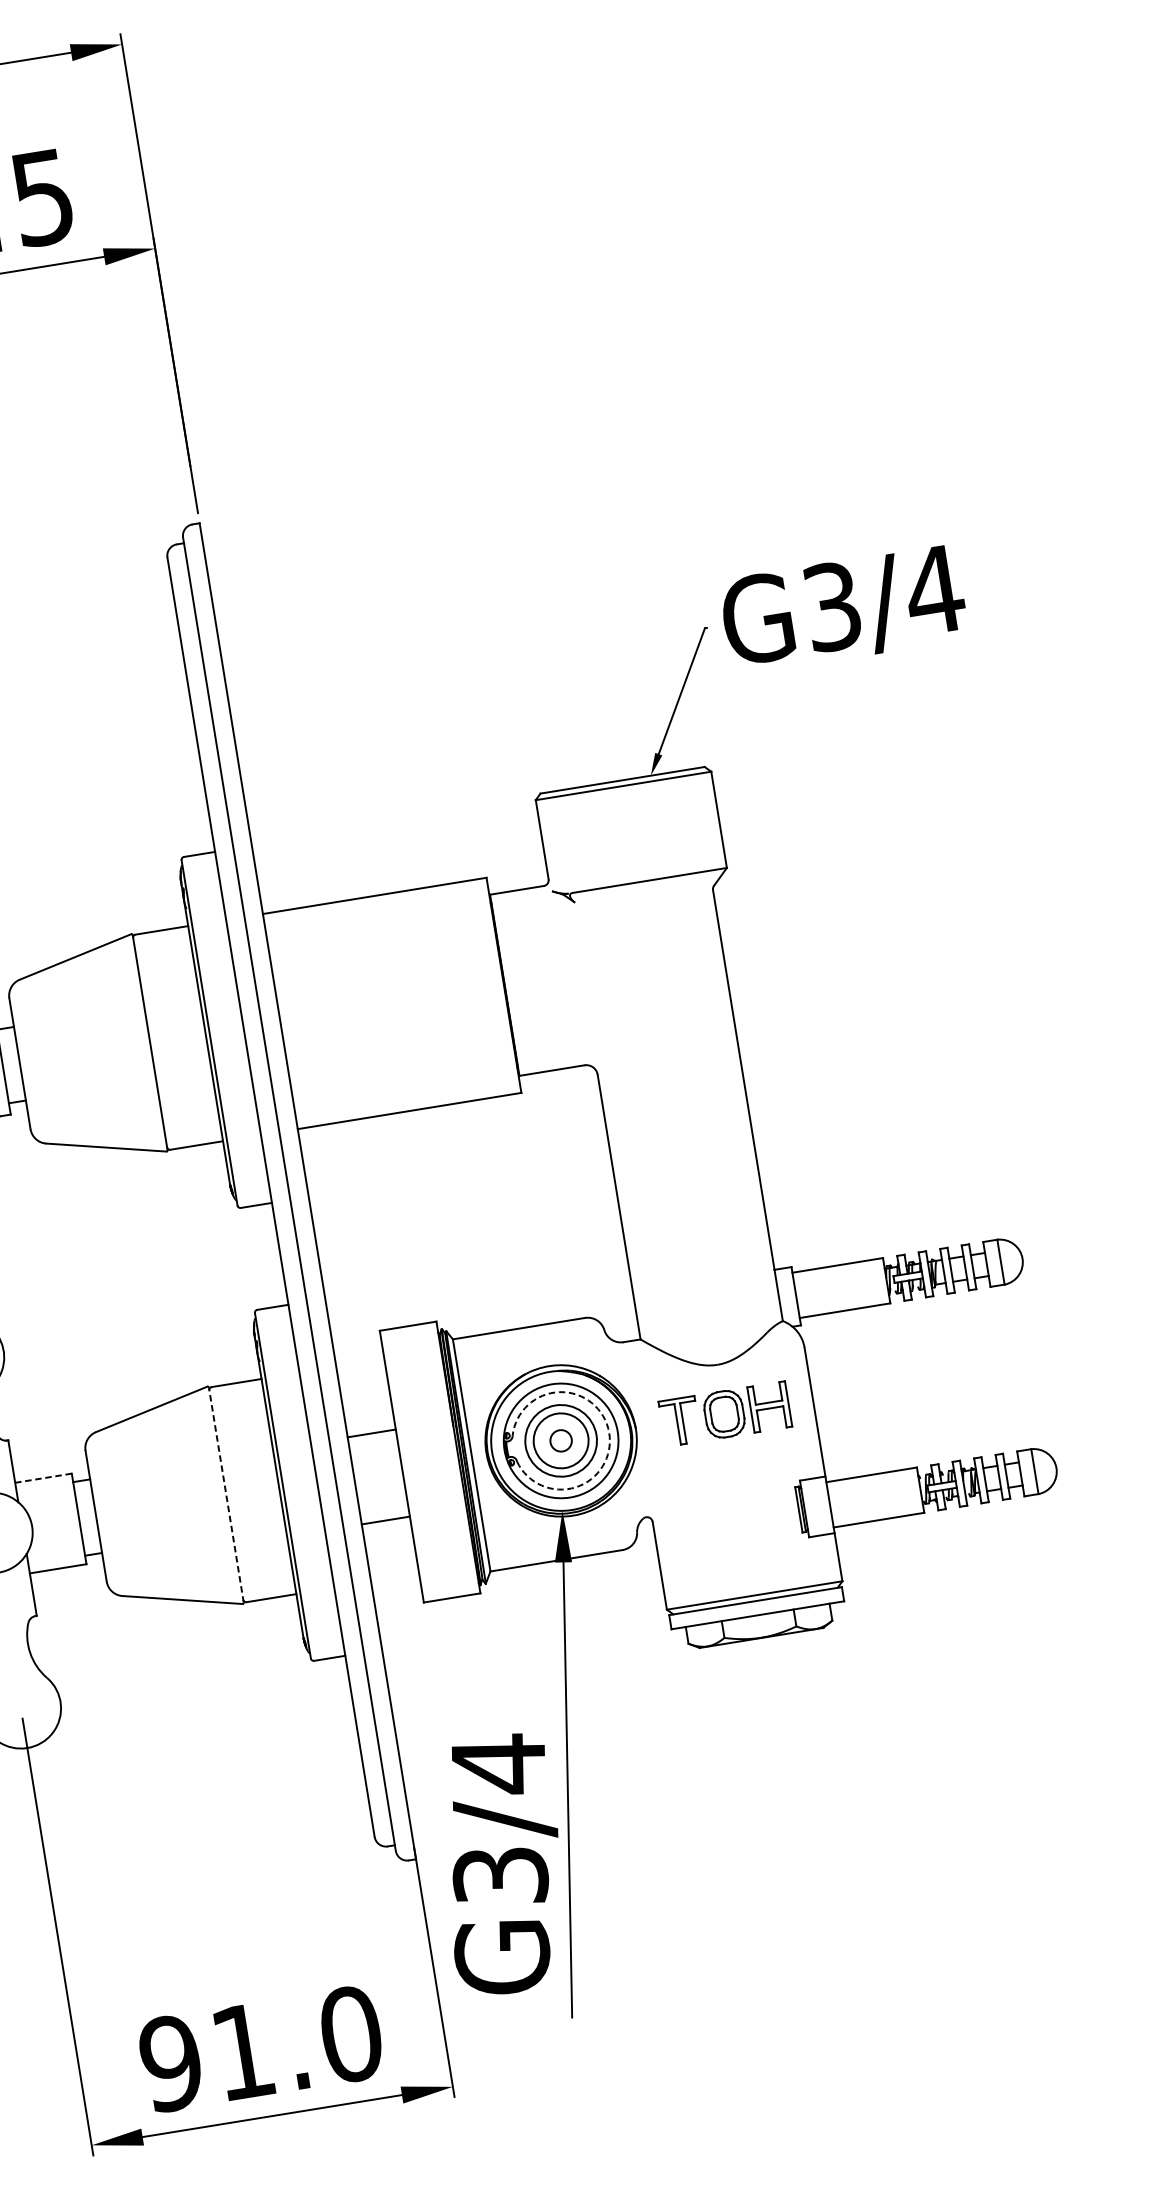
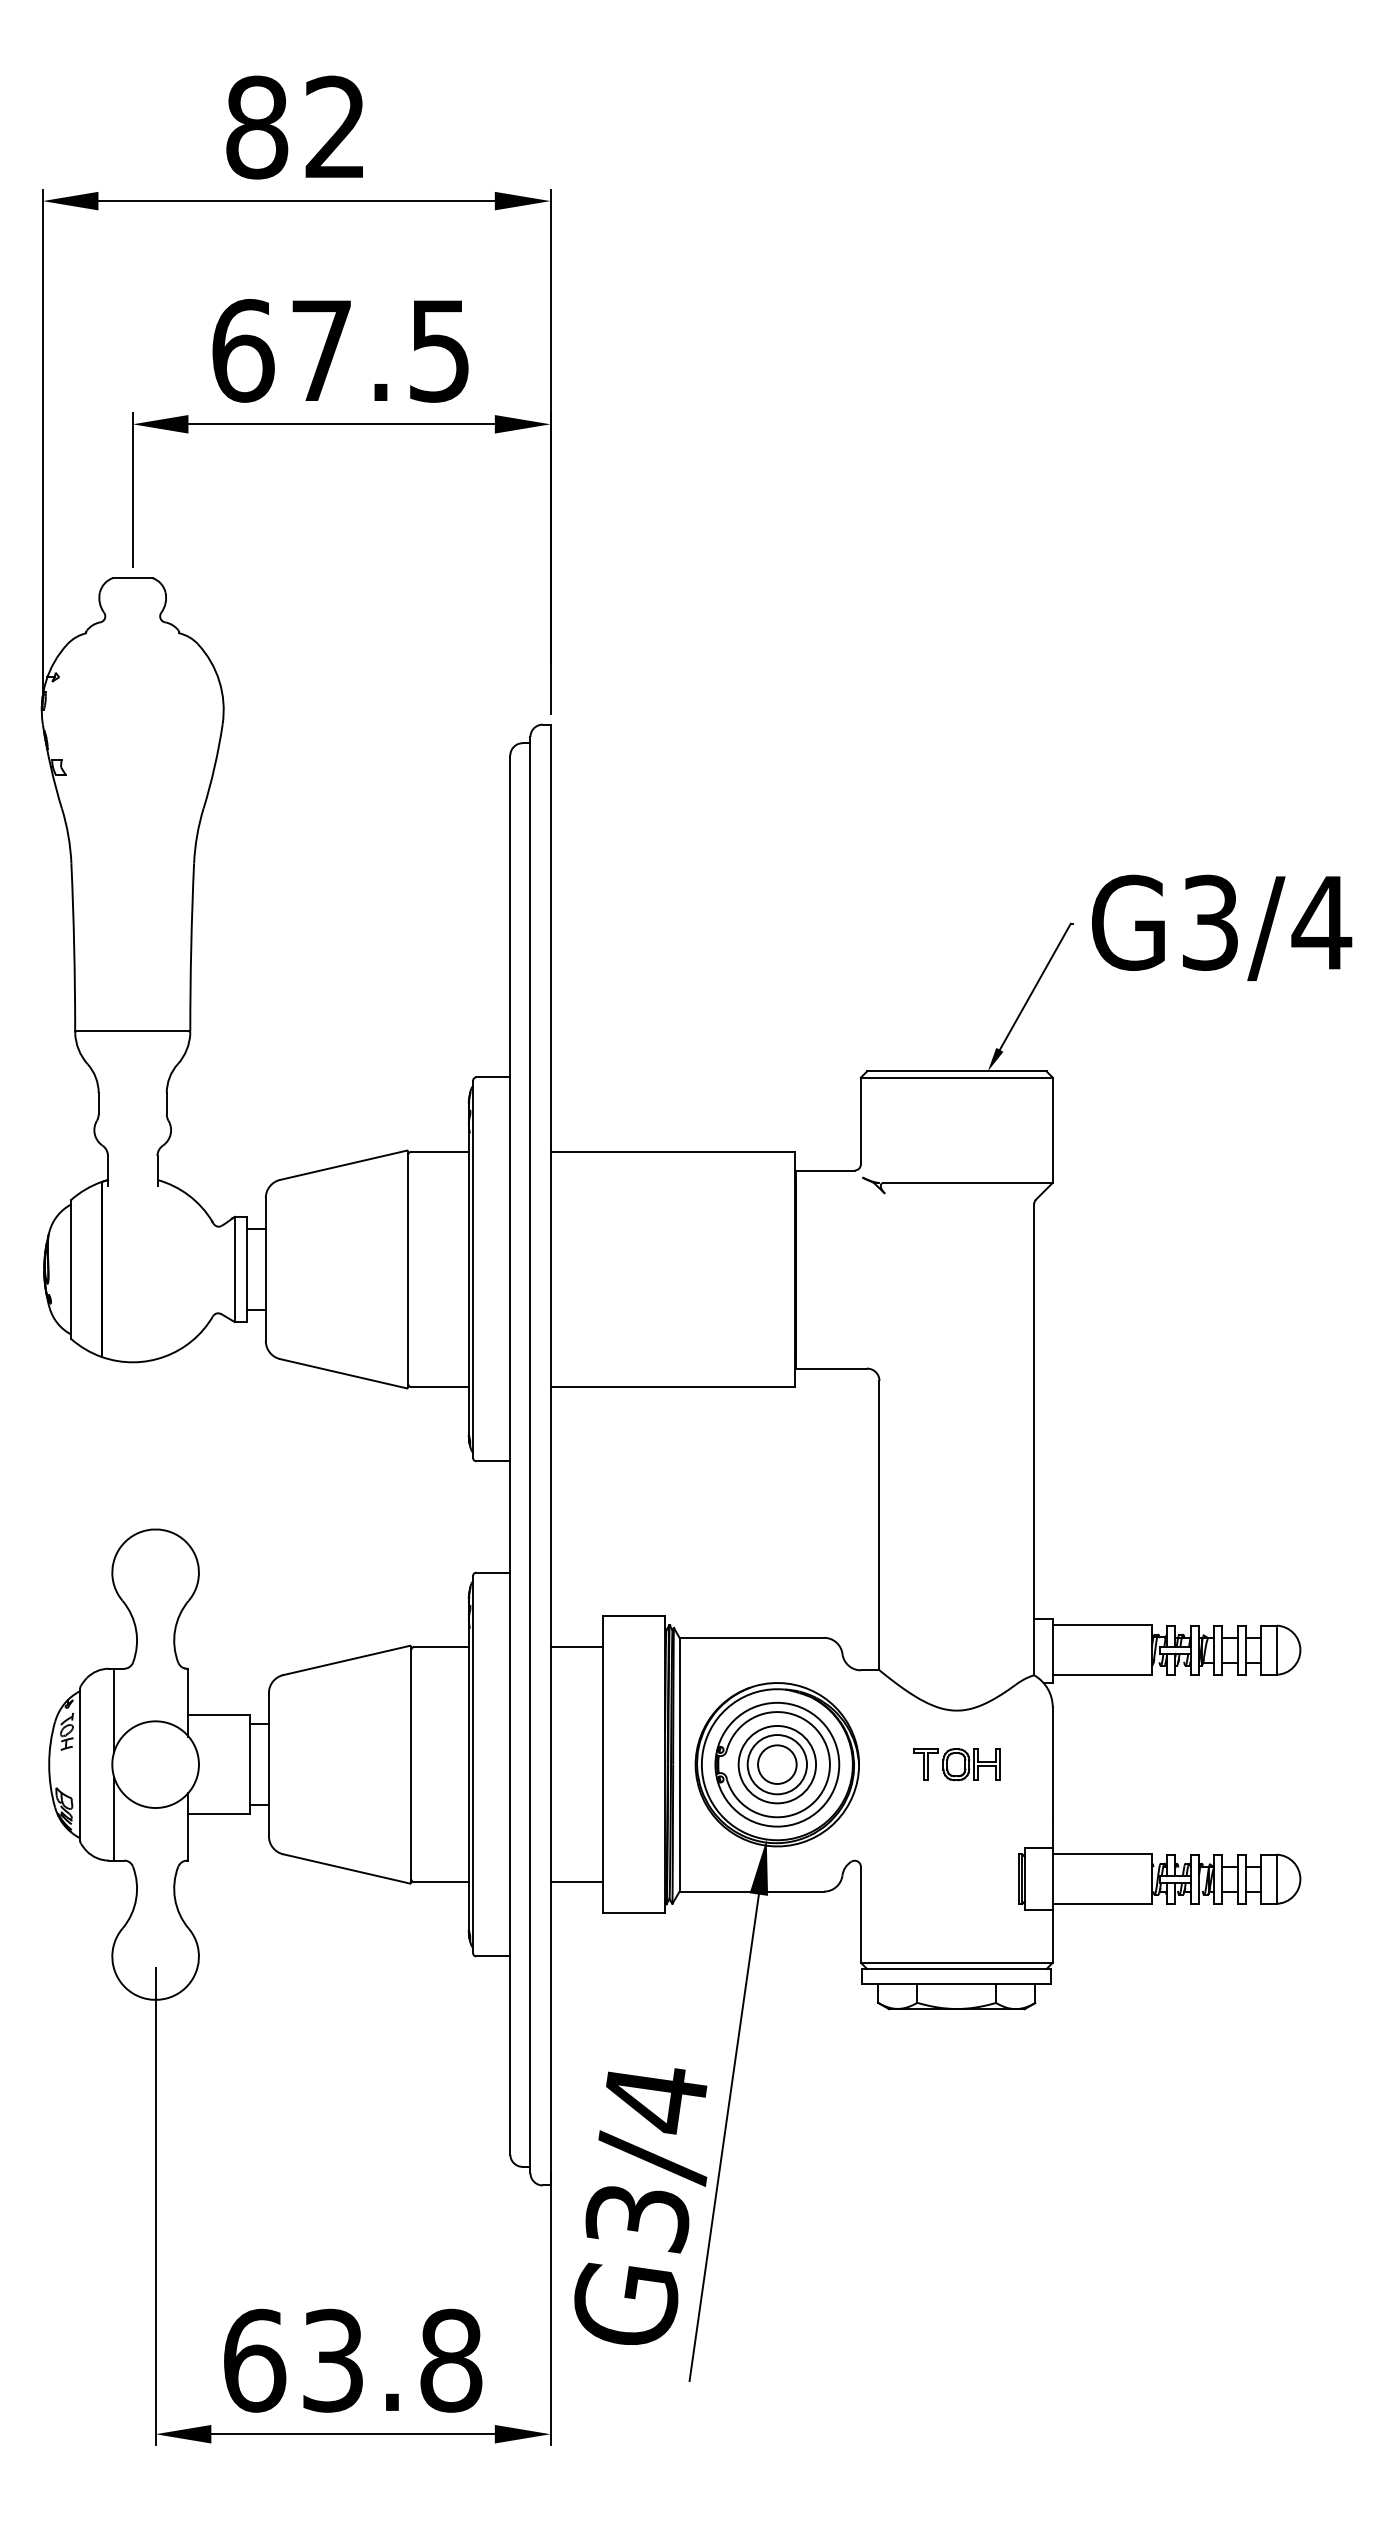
part: (724, 1414) -> (956, 1764), size x0.62
arc: (608, 1432) -> (829, 1764), dashed -> solid
line: (371, 1433) -> (576, 1647), moved
circle: (561, 1440) -> (777, 1764), size x1.67
line: (43, 1478) -> (219, 1715), dashed -> solid
line: (226, 1494) -> (411, 1764), dashed -> solid
line: (385, 1520) -> (576, 1882), moved
text: (260, 2048) -> (352, 2360), 91.0 -> 63.8

